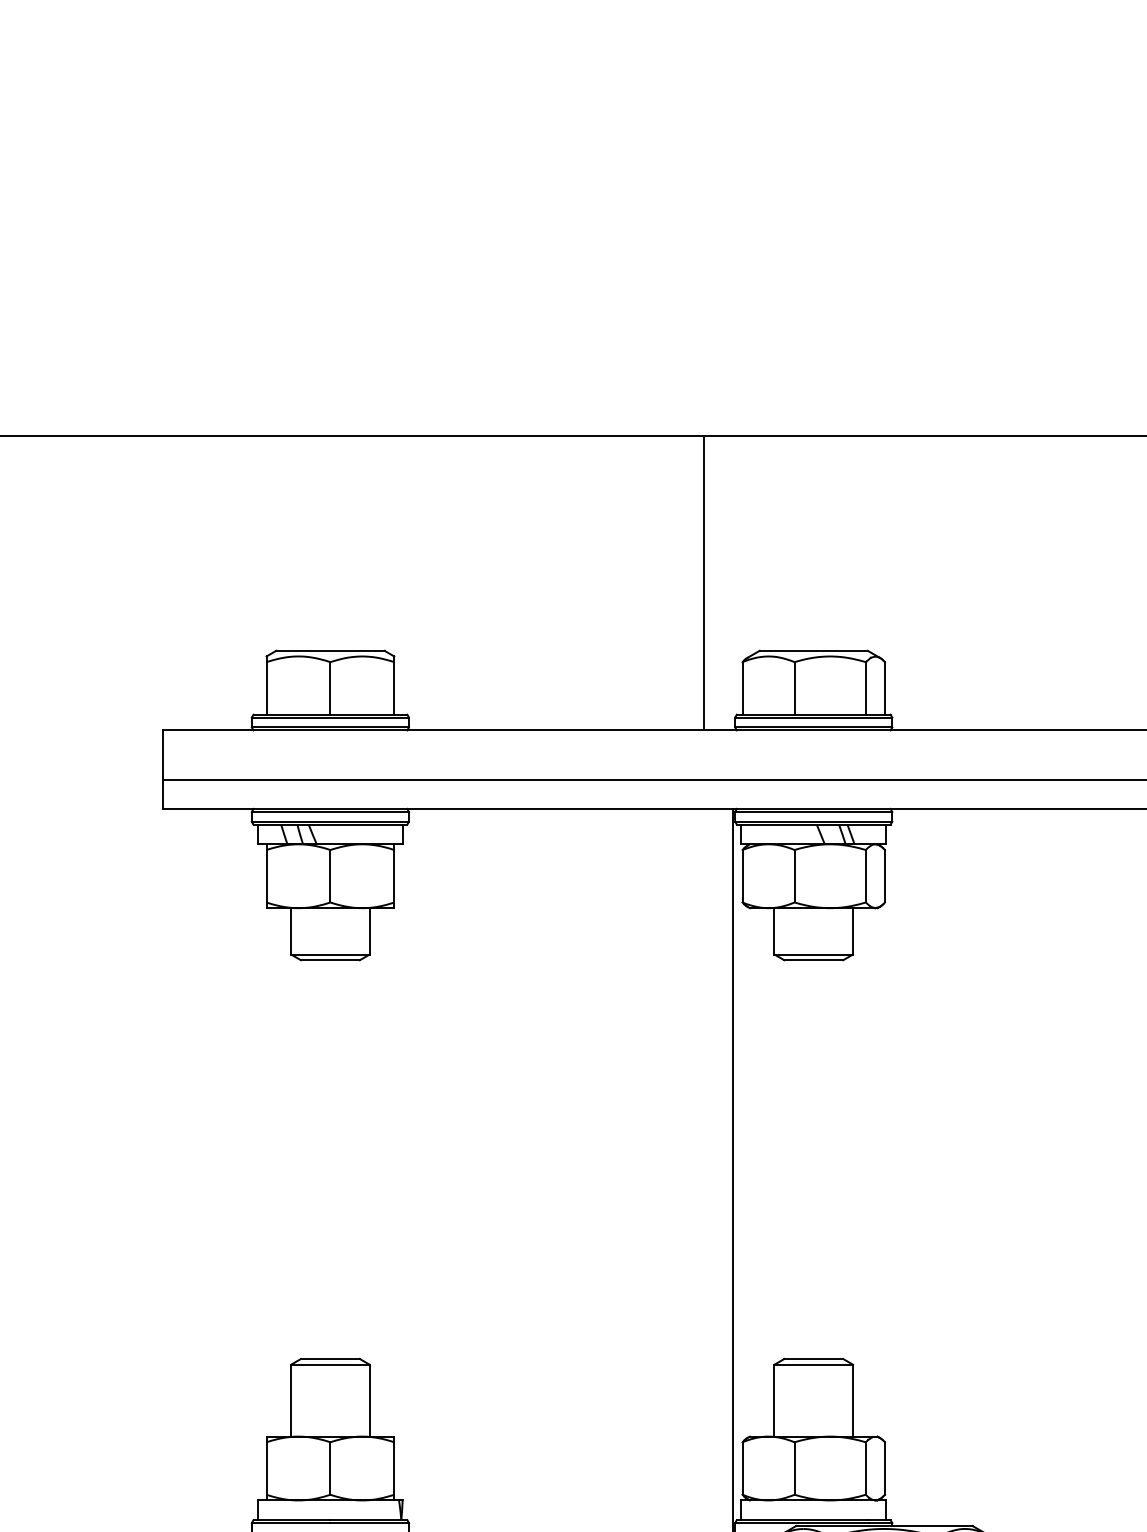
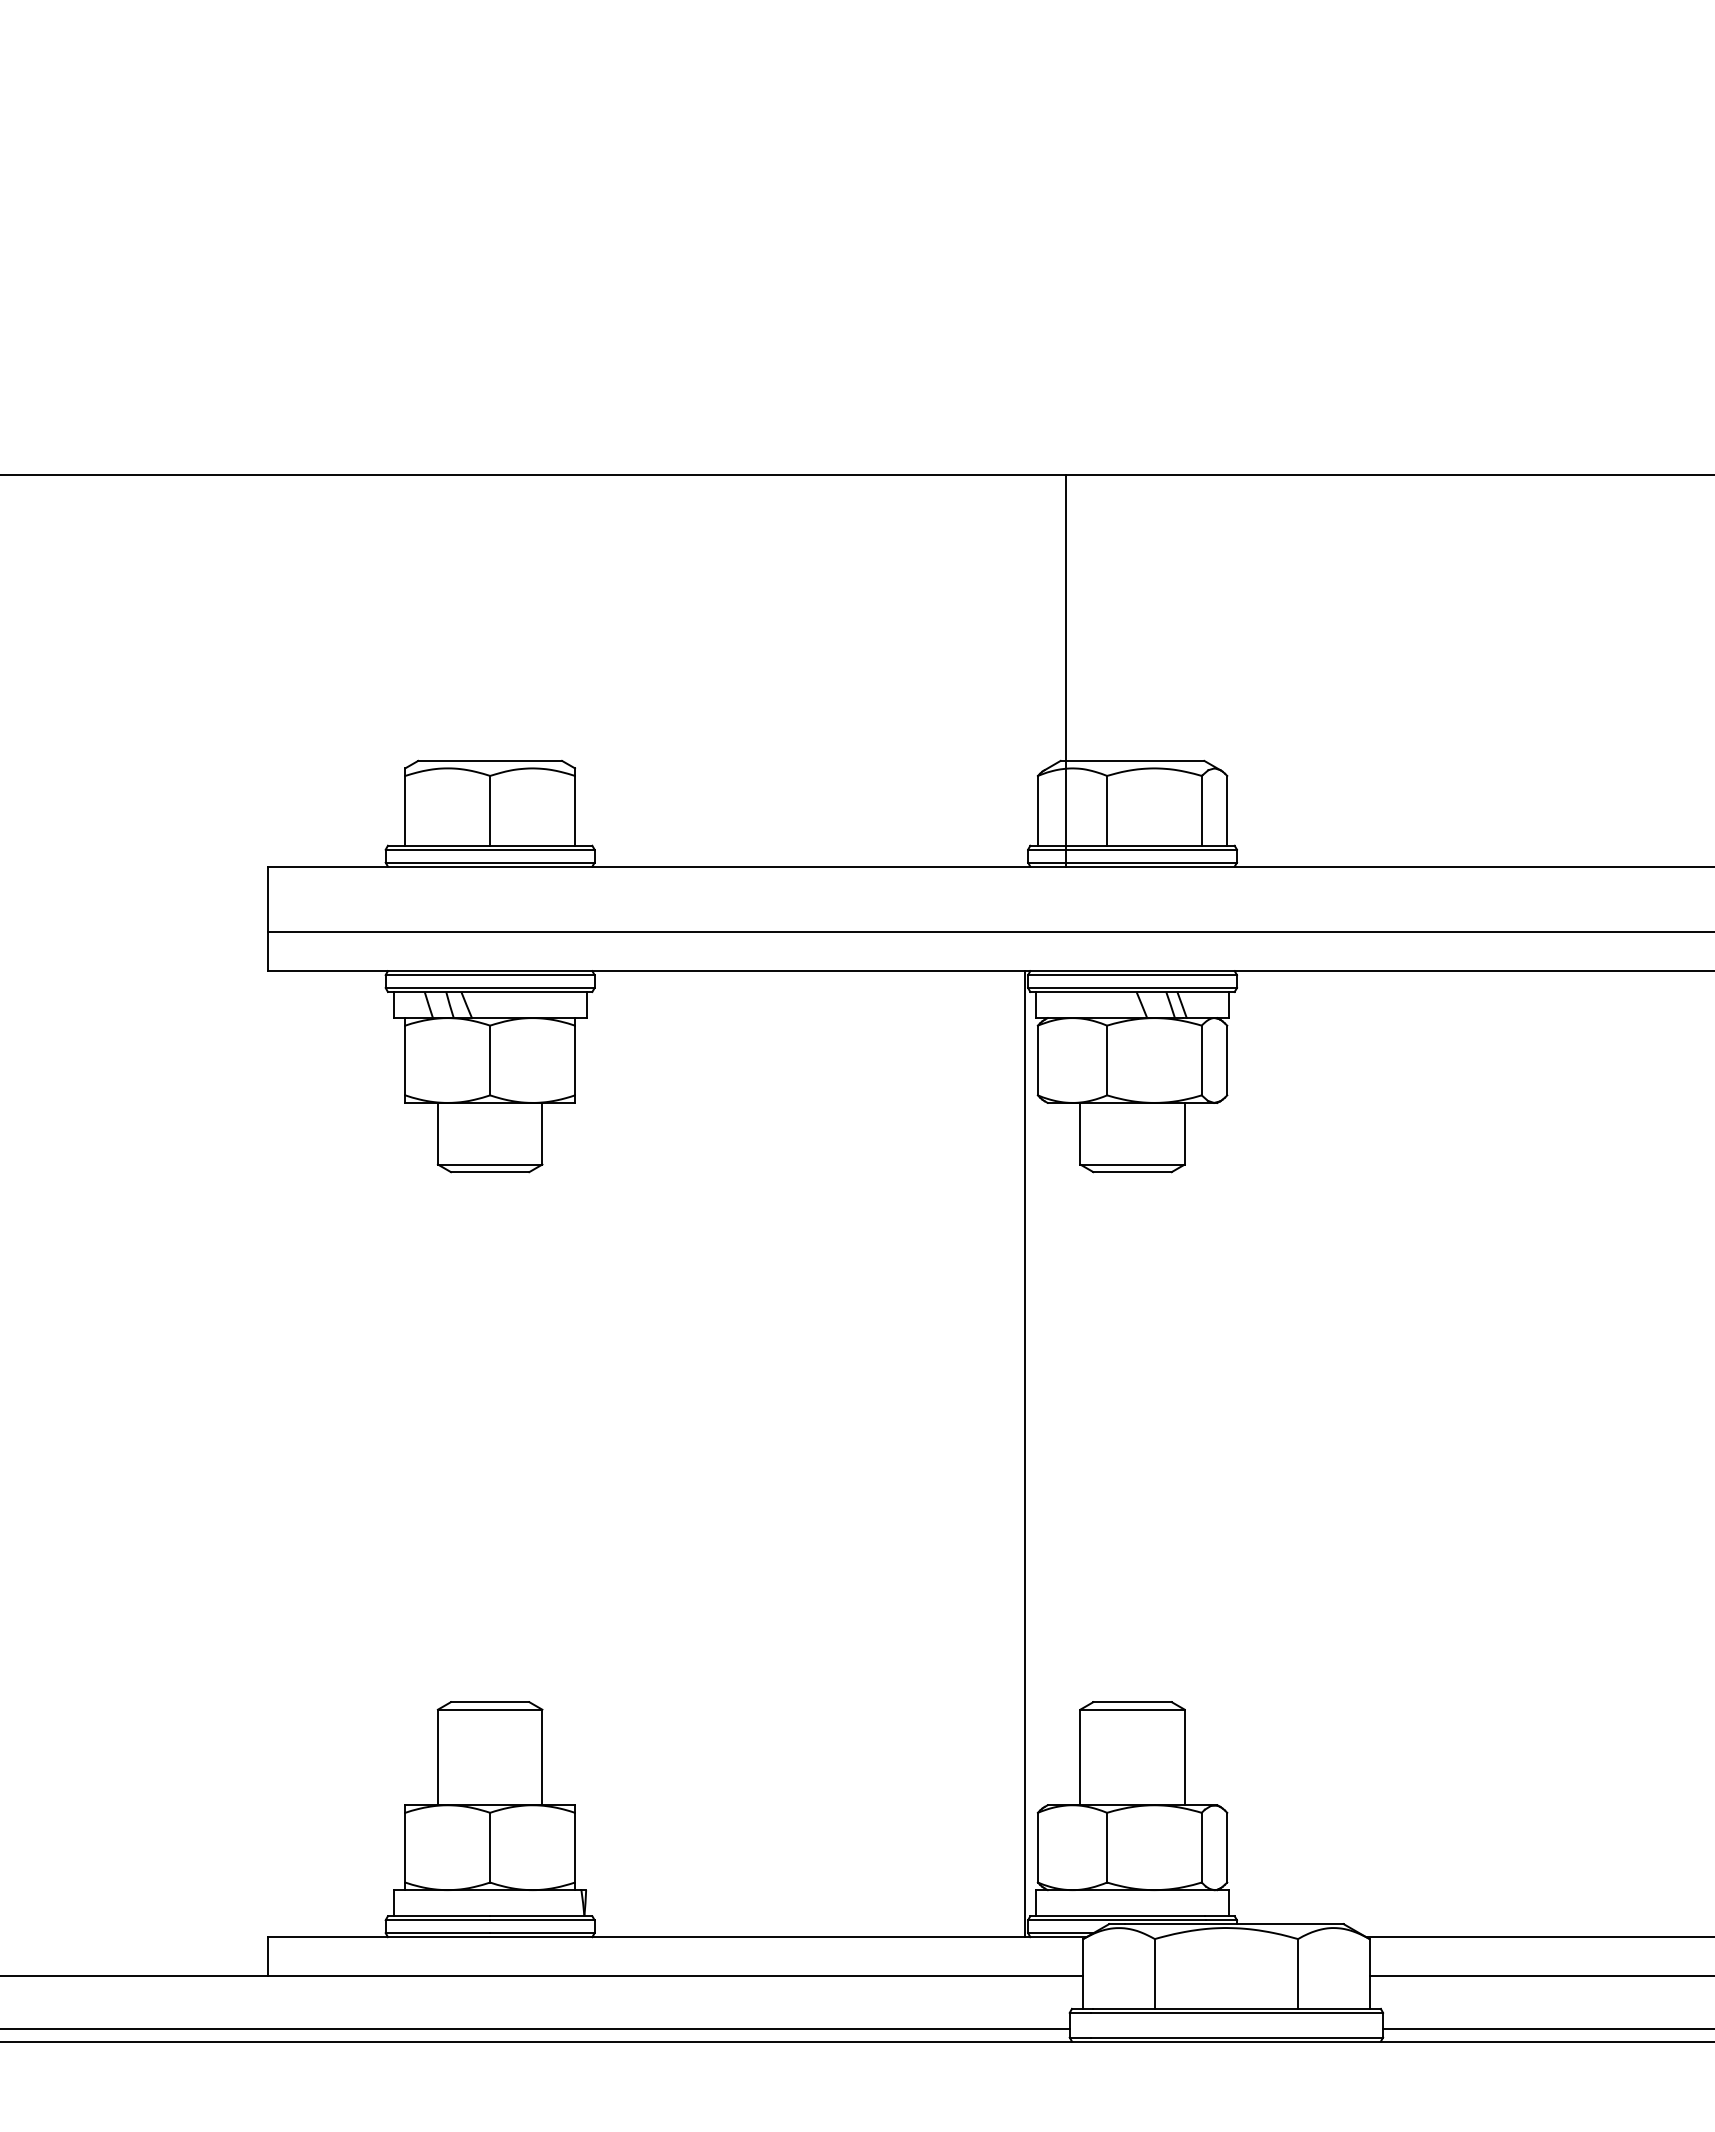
line: (703, 582) -> (1066, 670), moved

